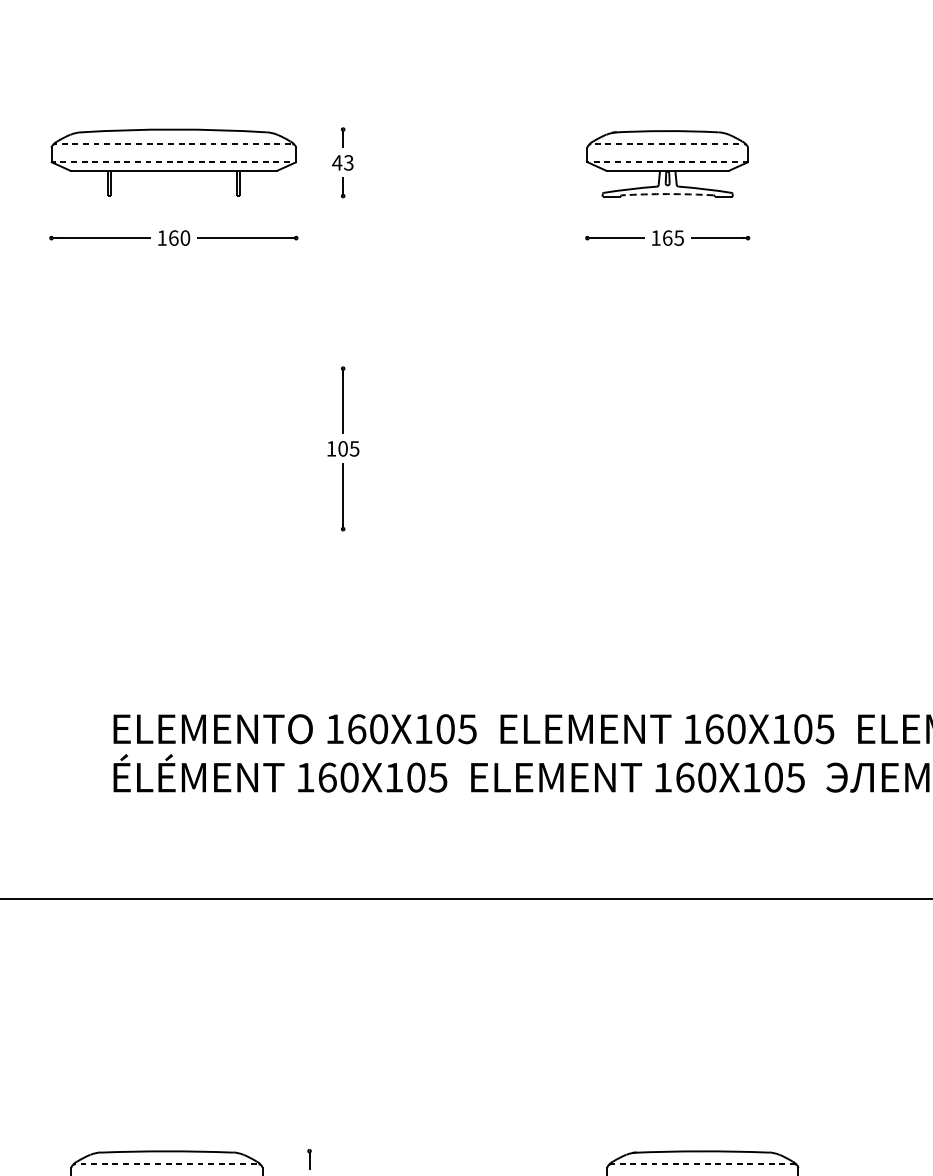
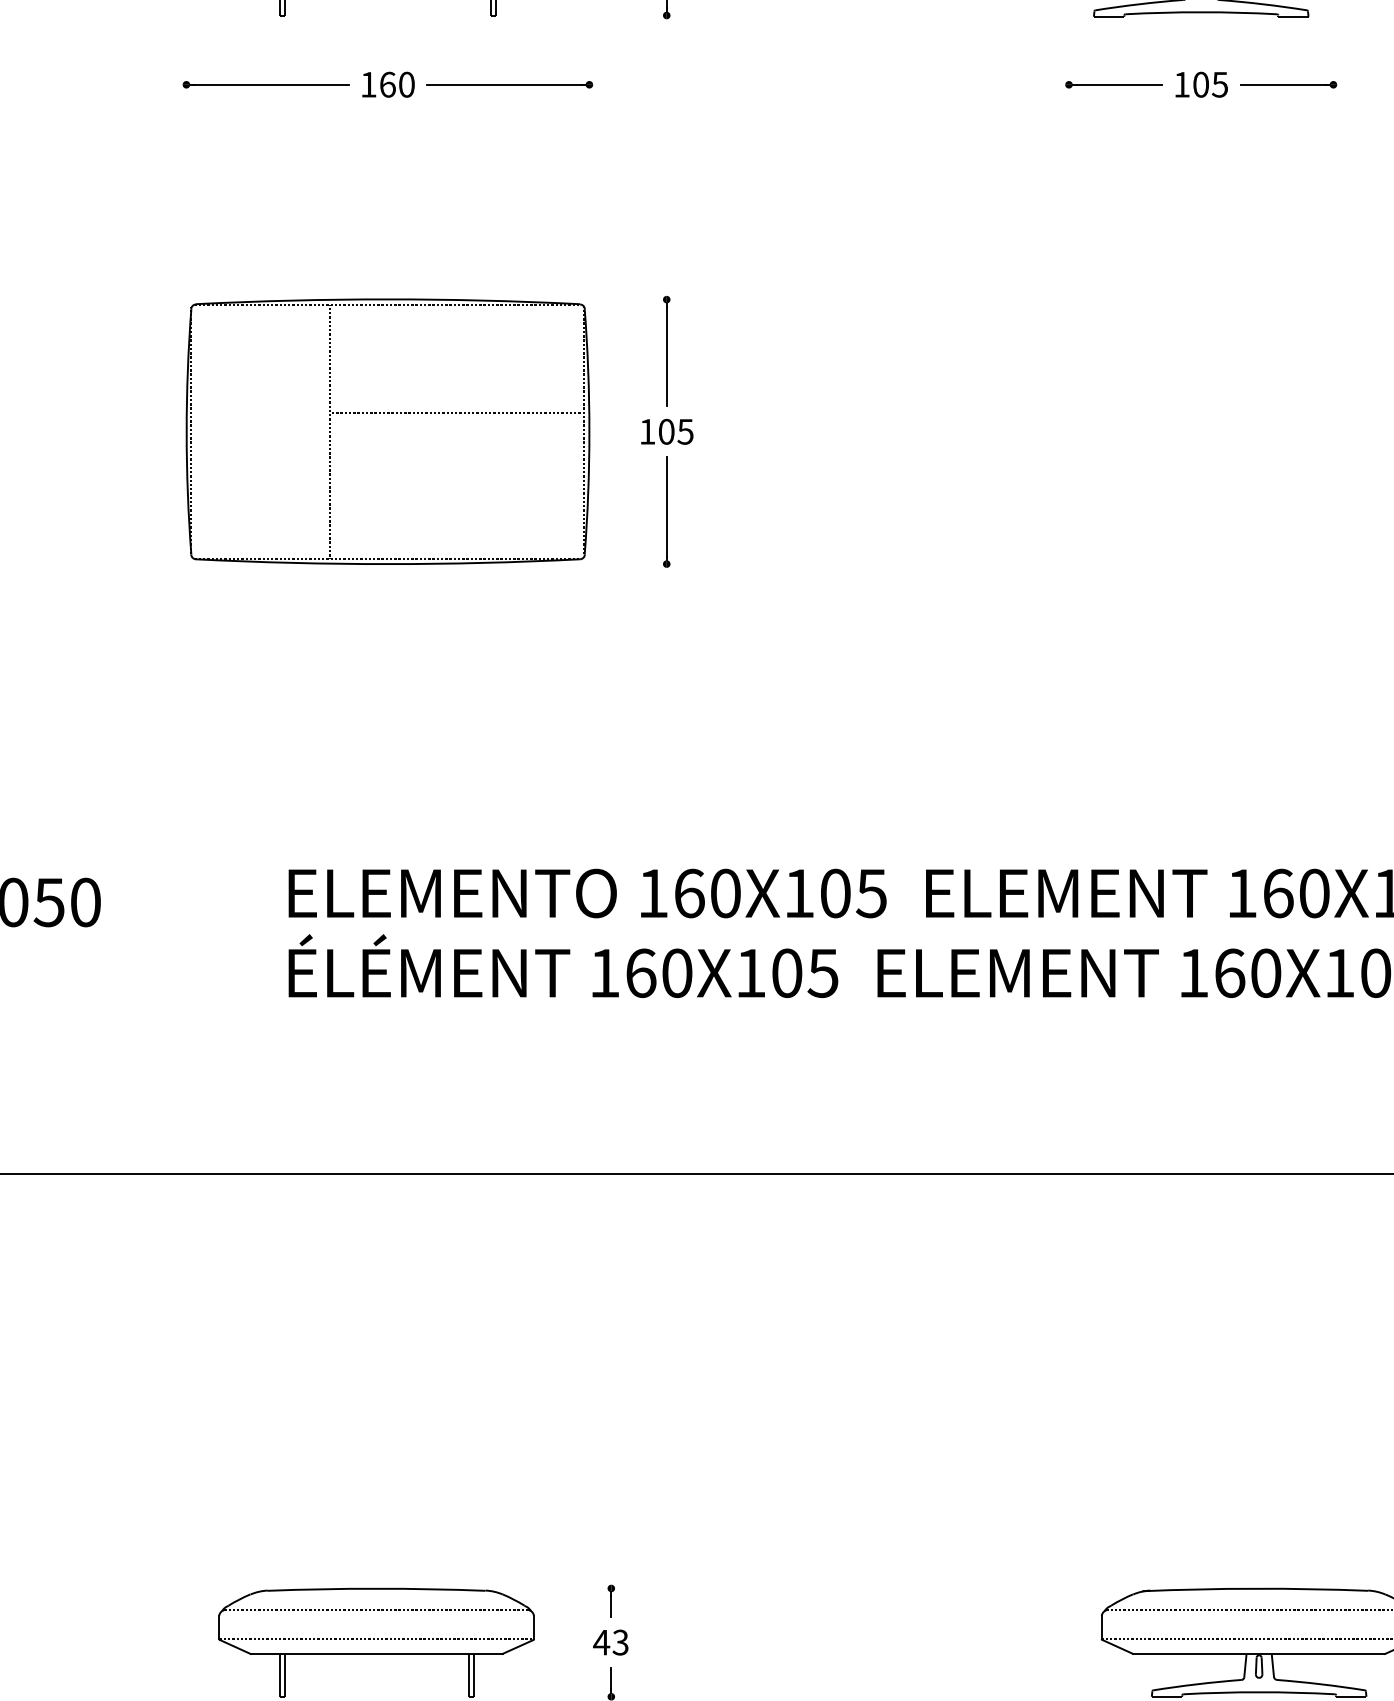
arc: (667, 194) -> (1200, 12), dashed -> solid
text: (667, 237) -> (1200, 83), 165 -> 105
part: (173, 448) -> (387, 431), added

